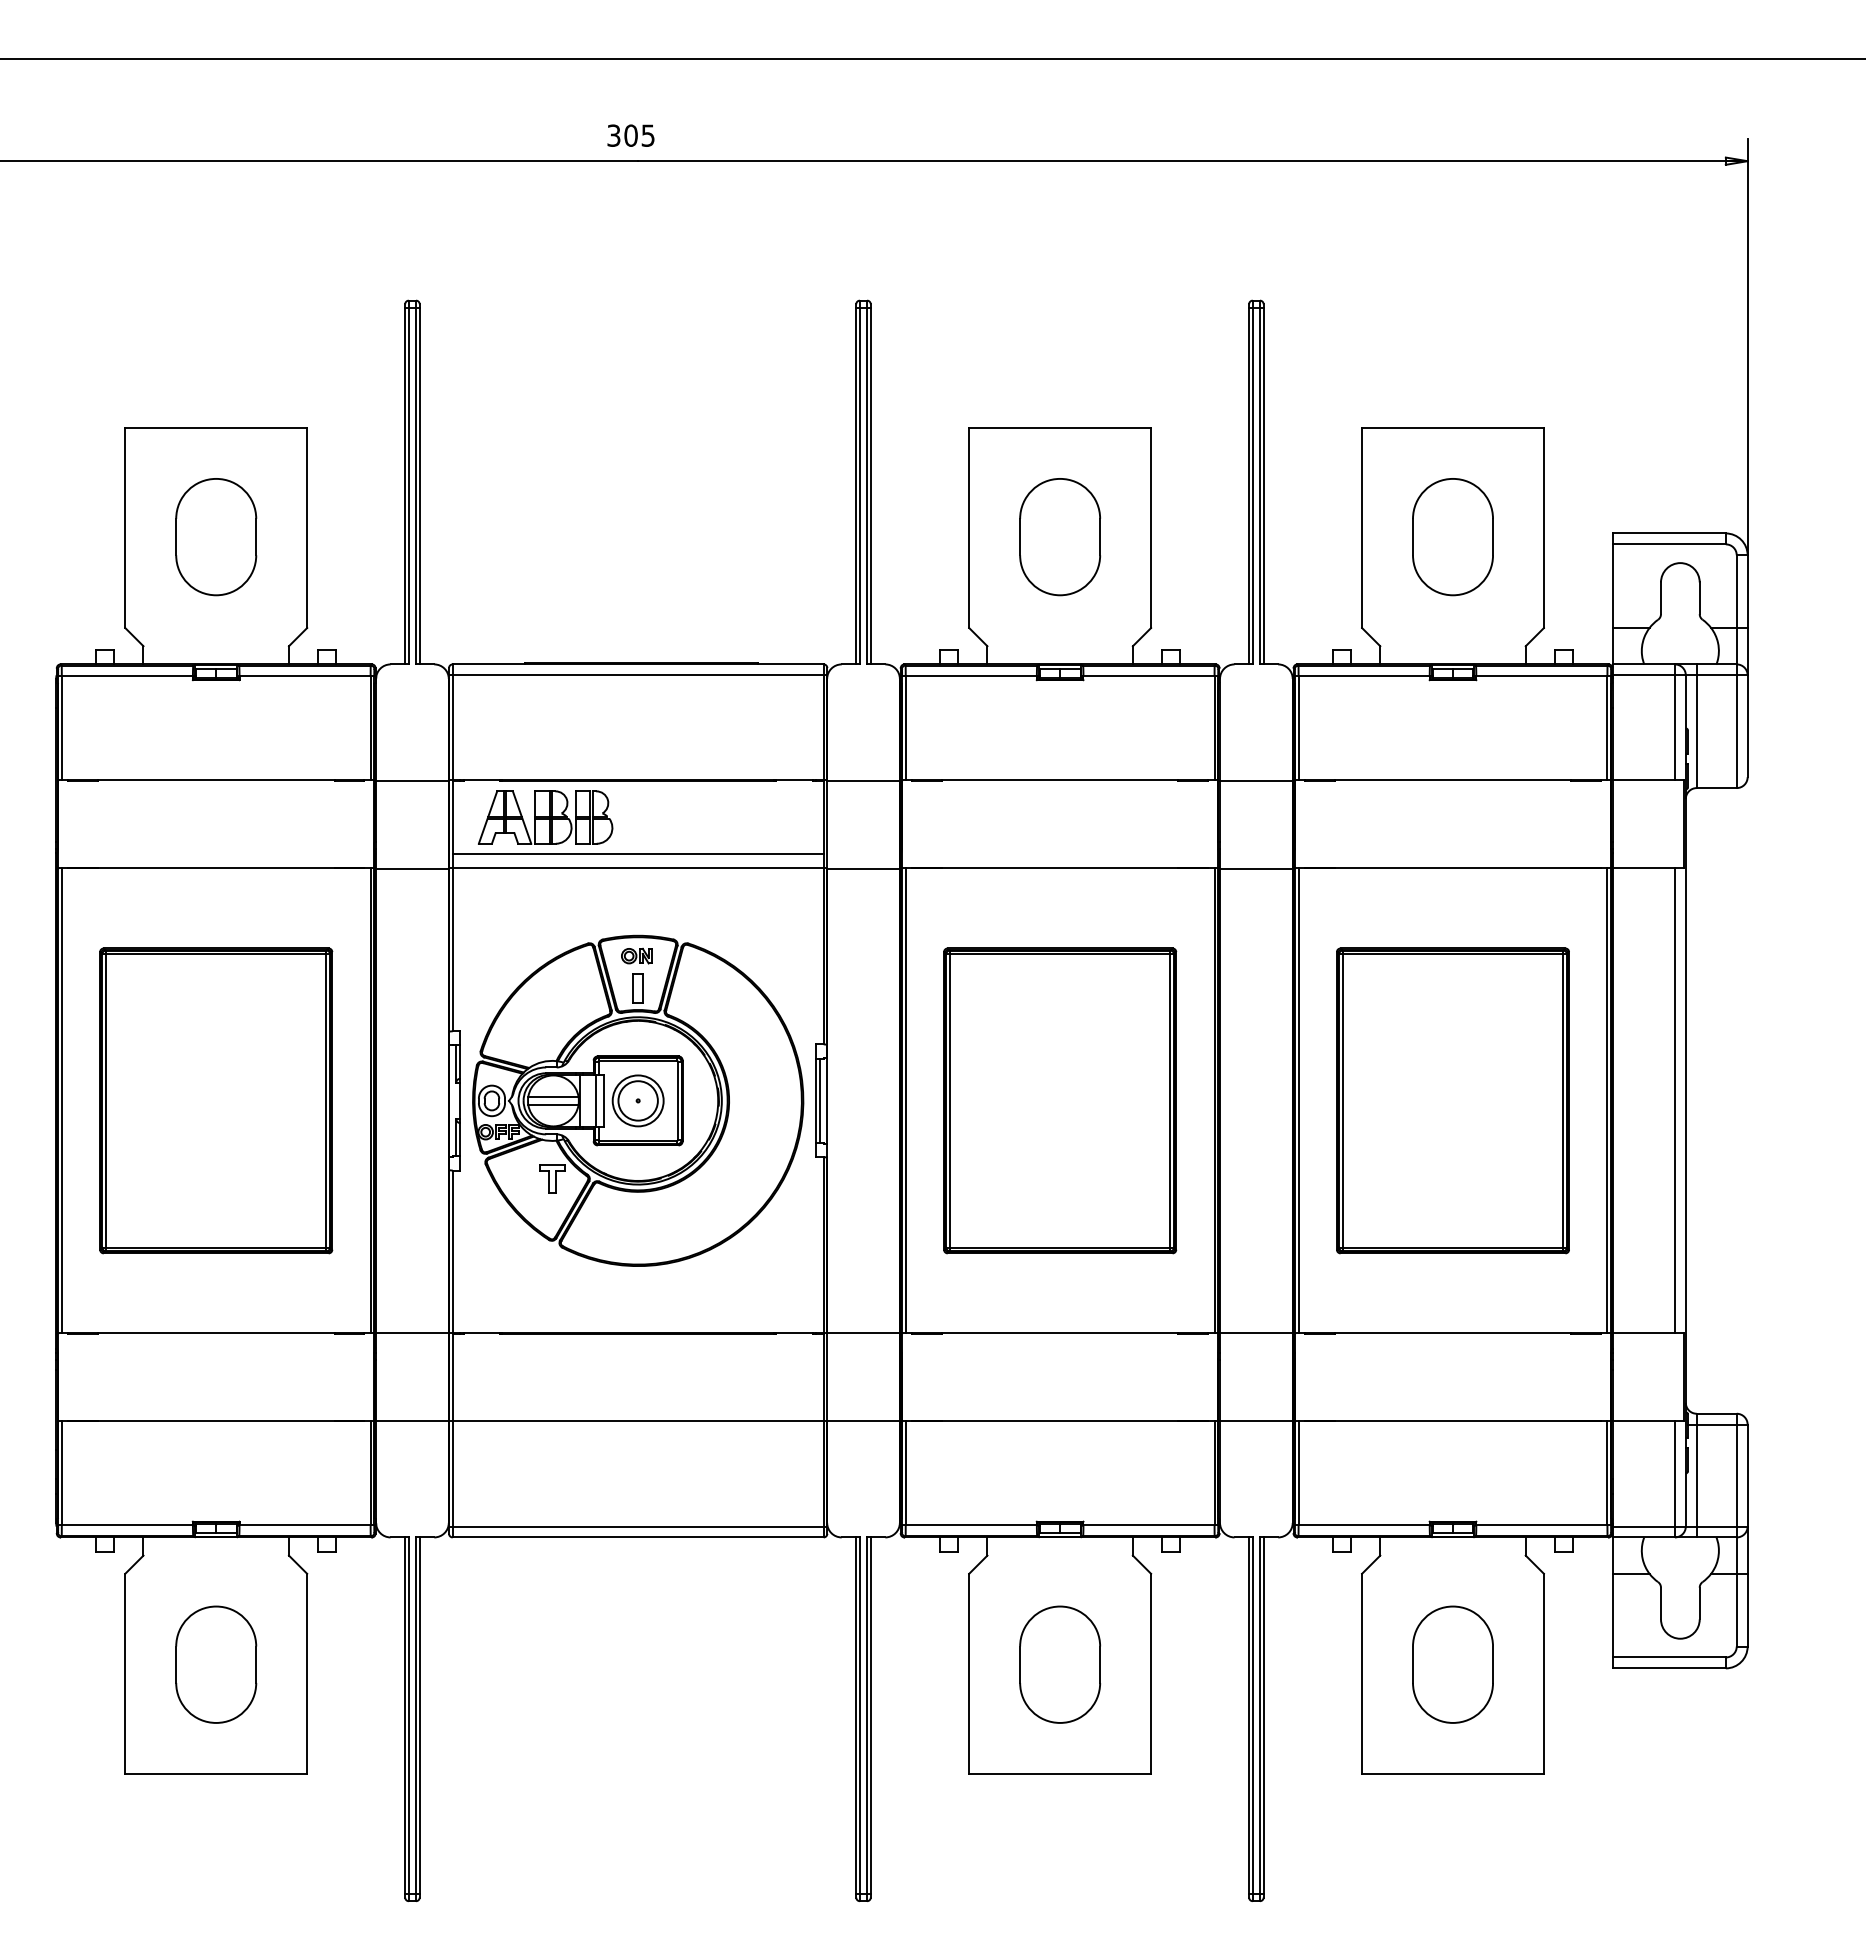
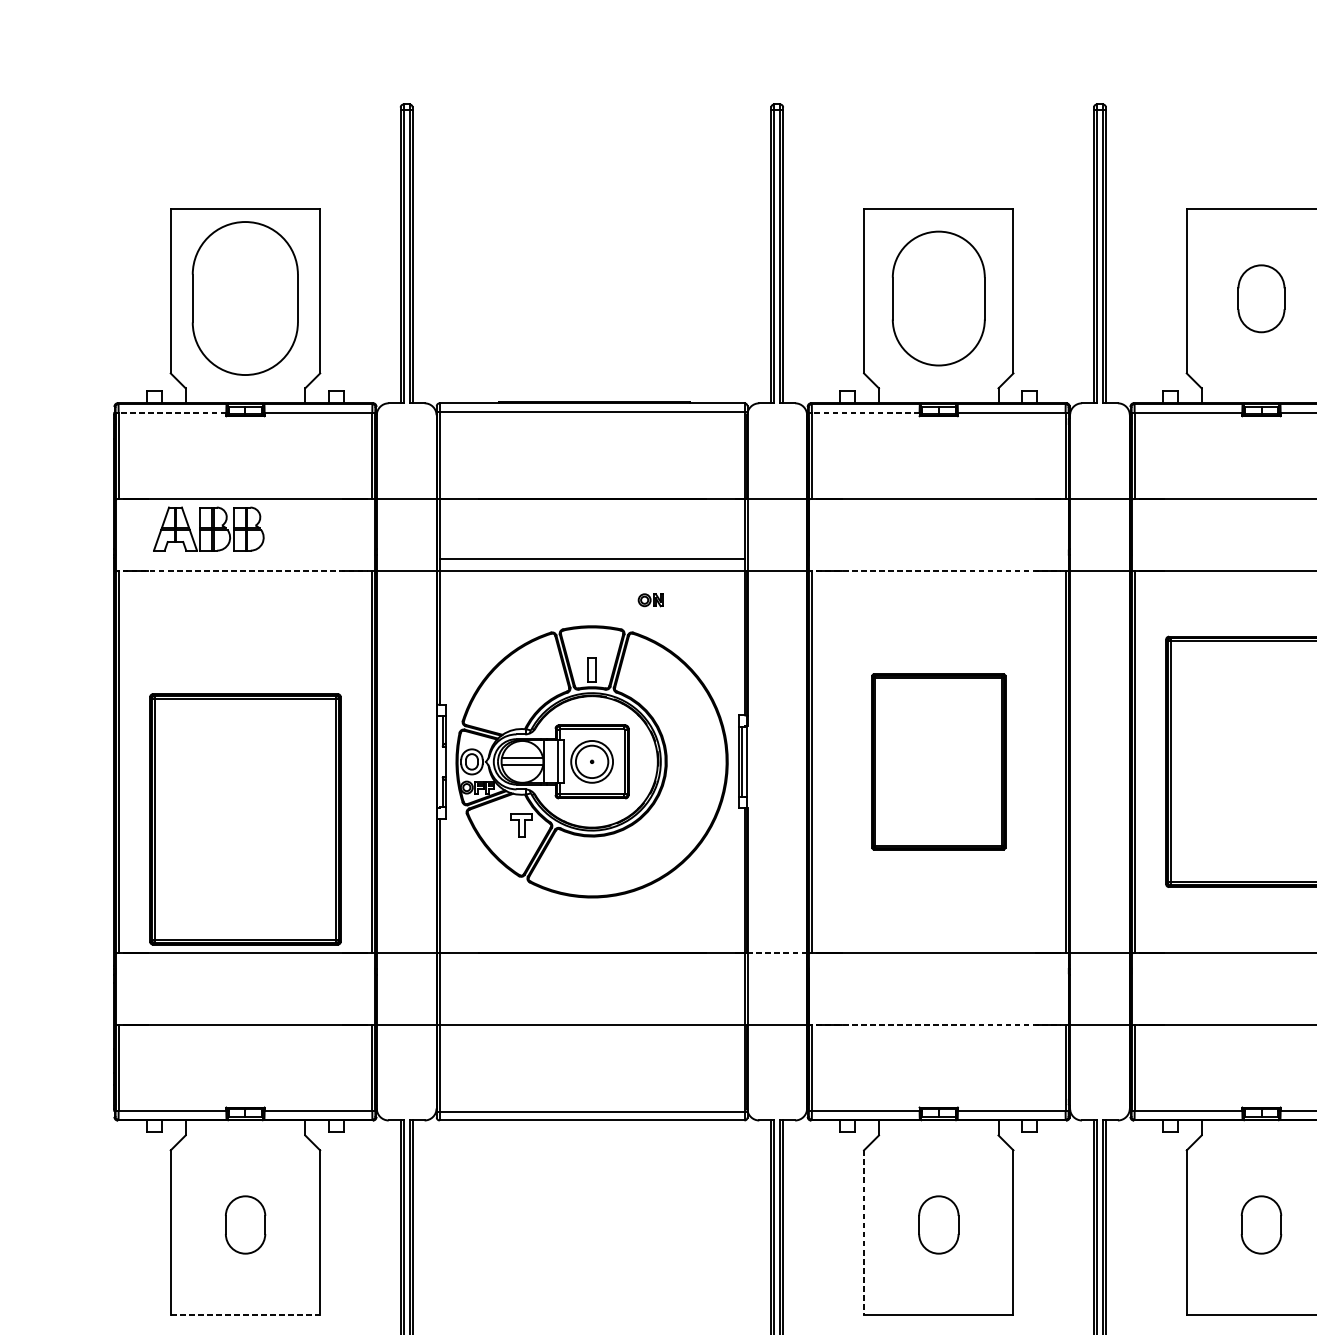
part: (216, 537) -> (245, 299), size x1.6
part: (1059, 537) -> (938, 299), size x1.4
part: (1452, 537) -> (1261, 299), size x0.7
line: (127, 676) -> (172, 413), solid -> dashed
line: (971, 676) -> (865, 413), solid -> dashed
part: (545, 817) -> (208, 529), moved
line: (215, 868) -> (244, 570), solid -> dashed
line: (1059, 868) -> (938, 570), solid -> dashed
part: (636, 955) -> (650, 599), moved
part: (216, 1100) -> (245, 819), moved
part: (1060, 1100) -> (939, 761), size x0.7
line: (864, 1333) -> (778, 952), solid -> dashed
line: (1059, 1421) -> (938, 1025), solid -> dashed
part: (216, 1664) -> (245, 1224), size x0.6
part: (1060, 1664) -> (939, 1224), size x0.6
part: (1452, 1664) -> (1261, 1224), size x0.6
line: (969, 1674) -> (864, 1233), solid -> dashed
line: (216, 1773) -> (245, 1314), solid -> dashed

